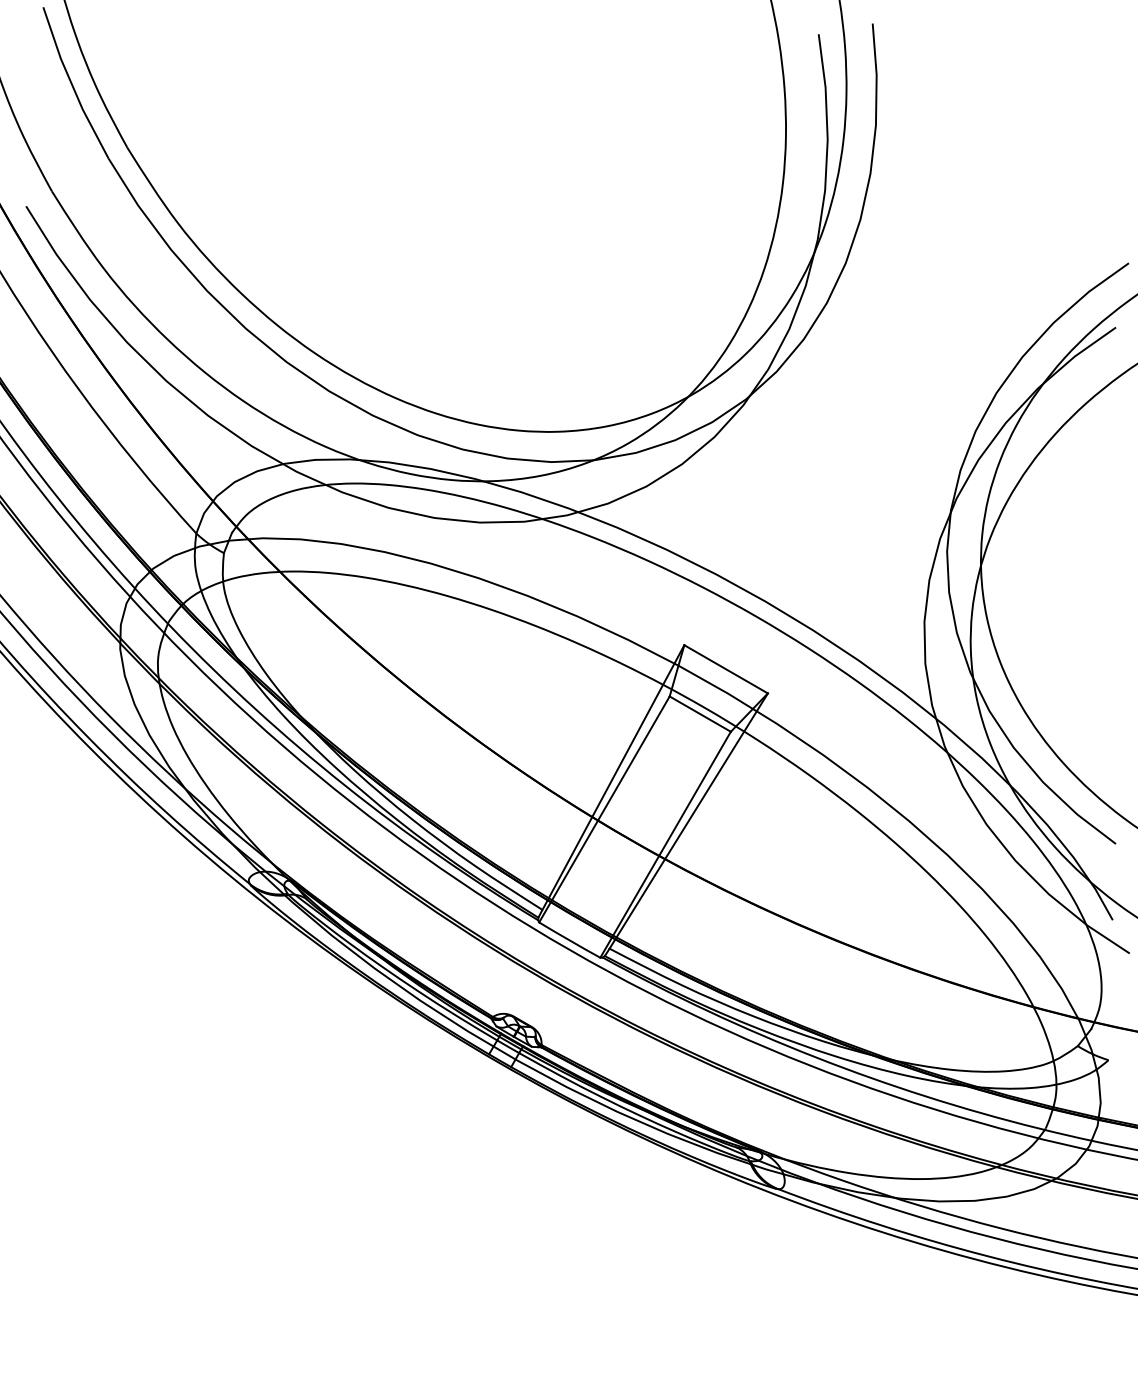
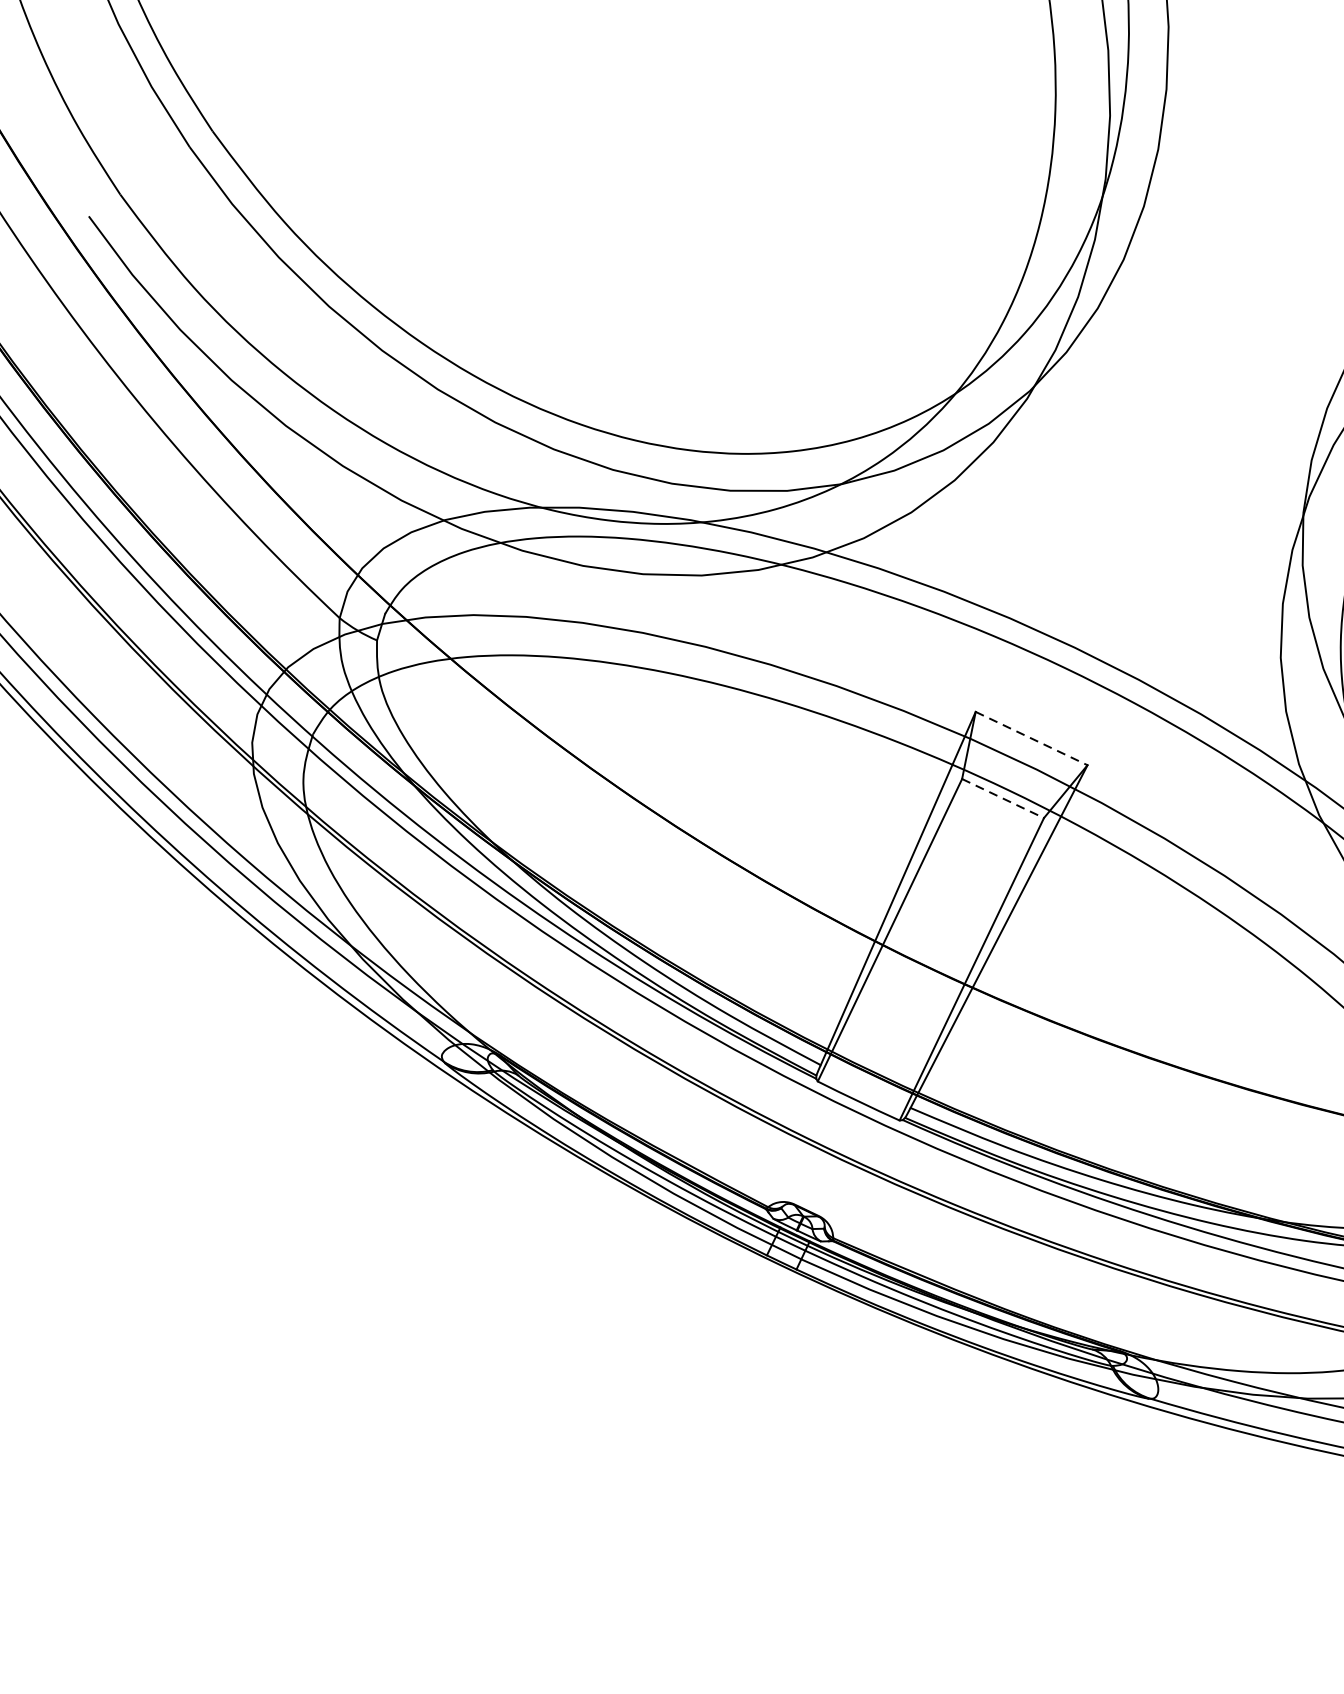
line: (726, 669) -> (1032, 738), solid -> dashed
line: (700, 714) -> (1003, 799), solid -> dashed

